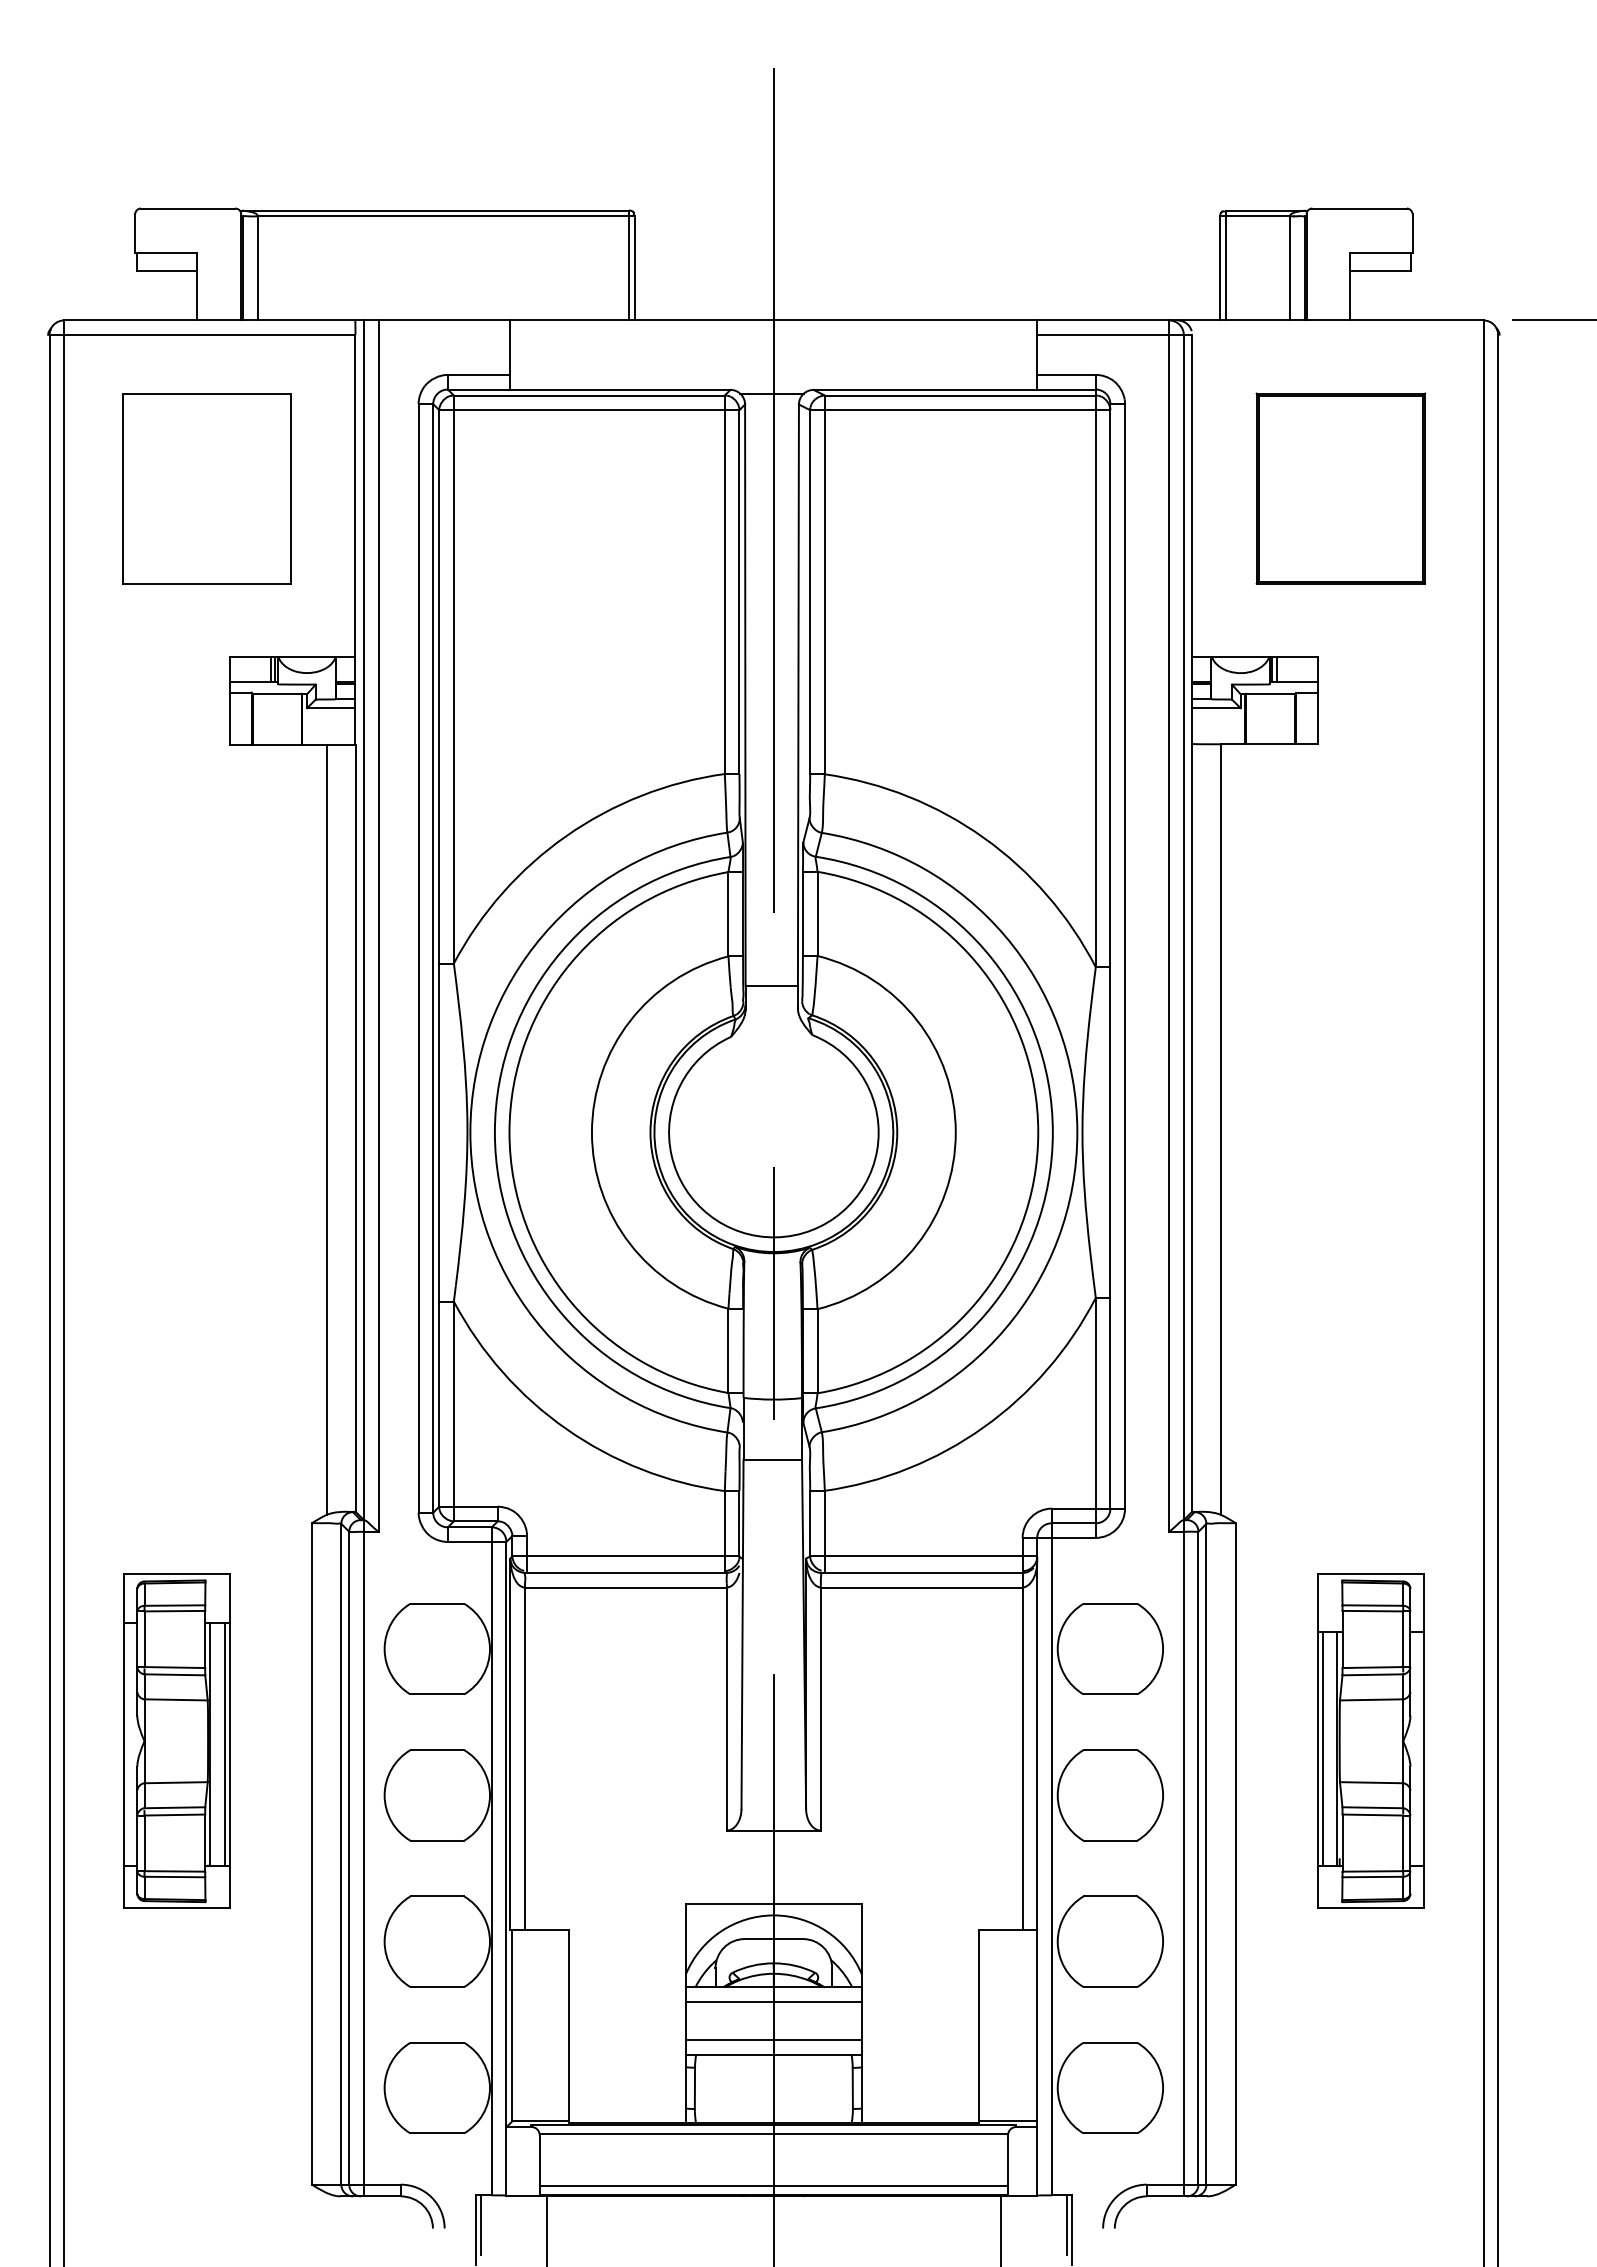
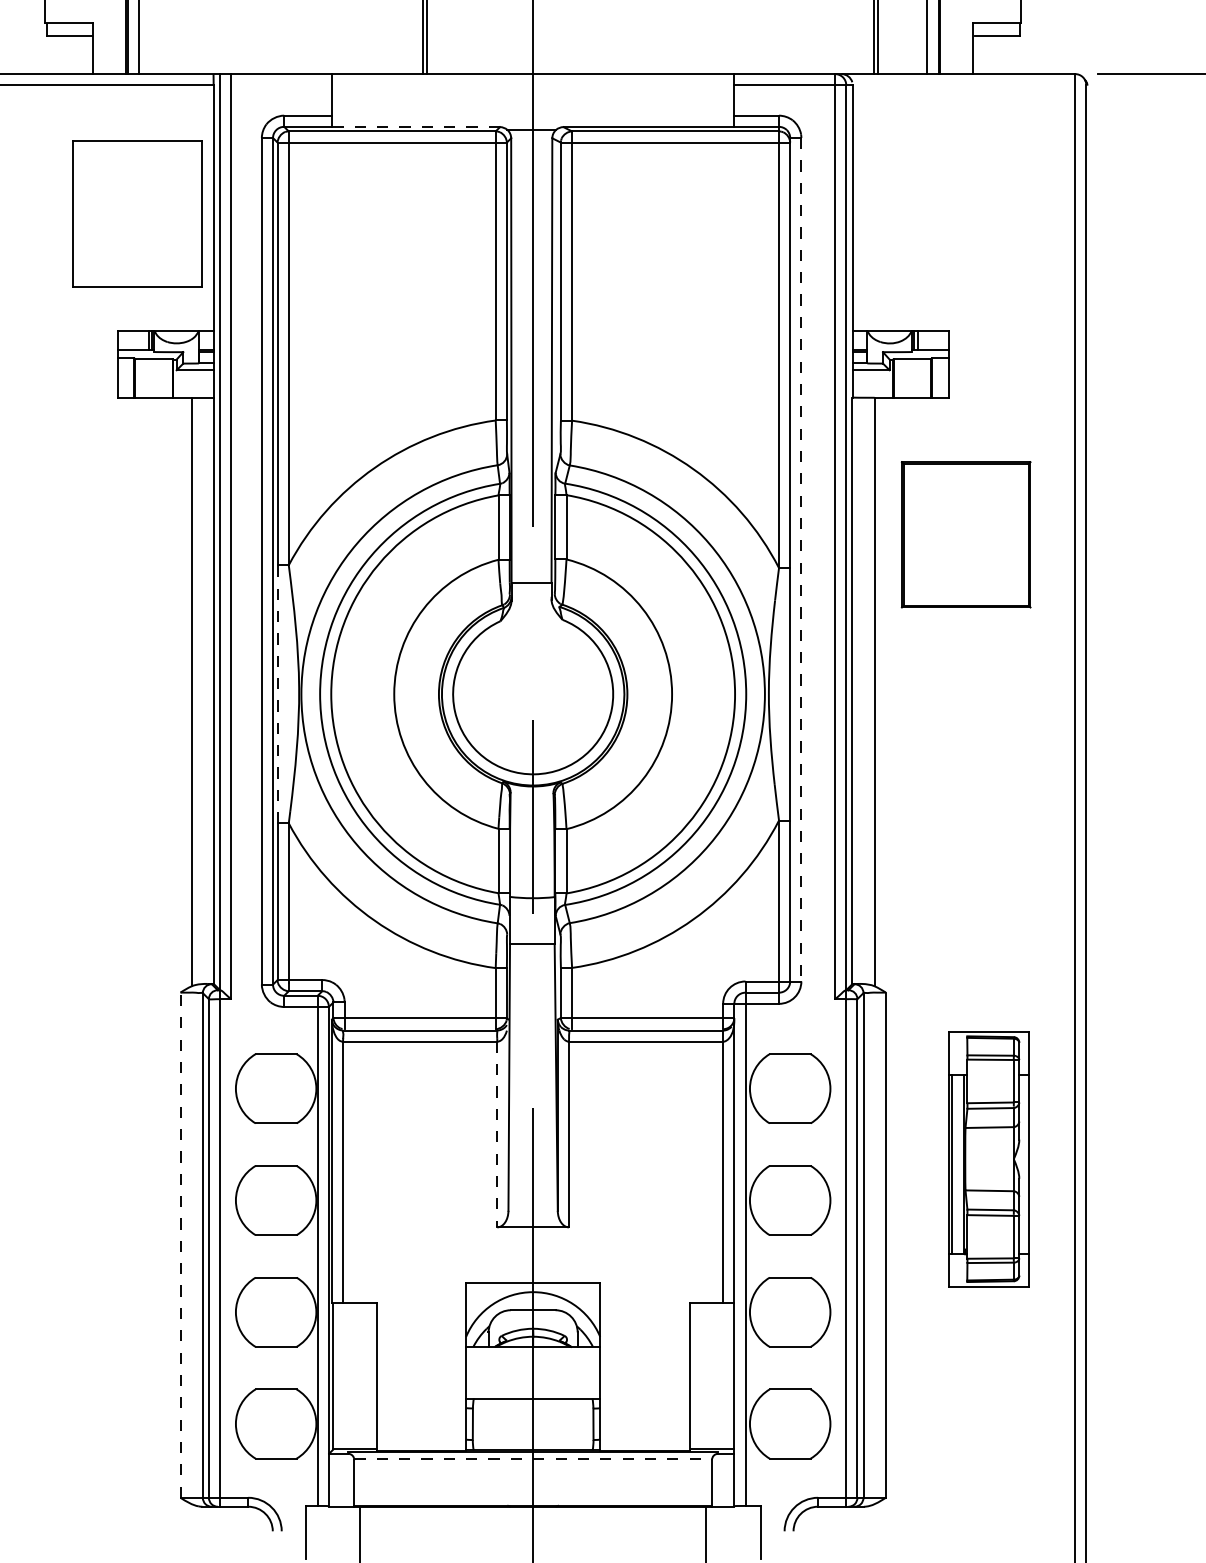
line: (620, 389) -> (416, 126), solid -> dashed
part: (206, 488) -> (137, 213), moved
part: (1340, 488) -> (965, 534), moved
line: (1125, 956) -> (801, 559), solid -> dashed
line: (439, 1132) -> (277, 694), solid -> dashed
line: (726, 1709) -> (496, 1134), solid -> dashed
part: (176, 1740) -> (76, 1158), removed
line: (312, 1853) -> (180, 1244), solid -> dashed
line: (773, 2001) -> (532, 1357), removed
line: (773, 2039) -> (532, 1386), removed
line: (774, 2133) -> (533, 1458), solid -> dashed
line: (773, 2186) -> (532, 1499), removed
line: (481, 2225) -> (309, 1528), removed
line: (1066, 2225) -> (756, 1528), removed

